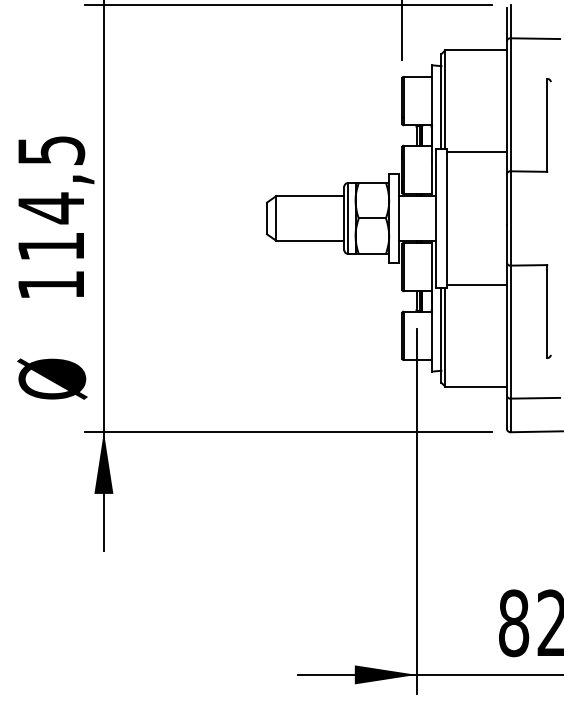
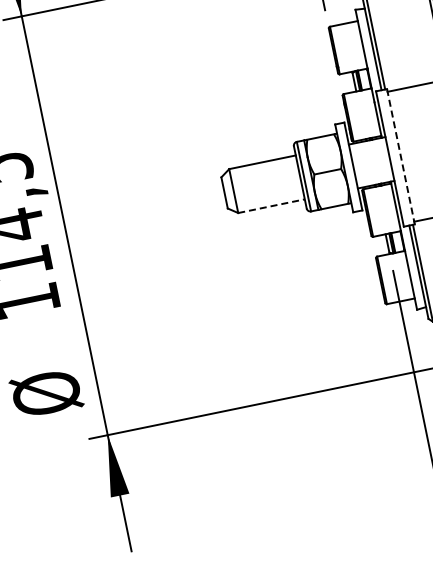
line: (447, 218) -> (401, 156), solid -> dashed
line: (310, 240) -> (271, 205), solid -> dashed

